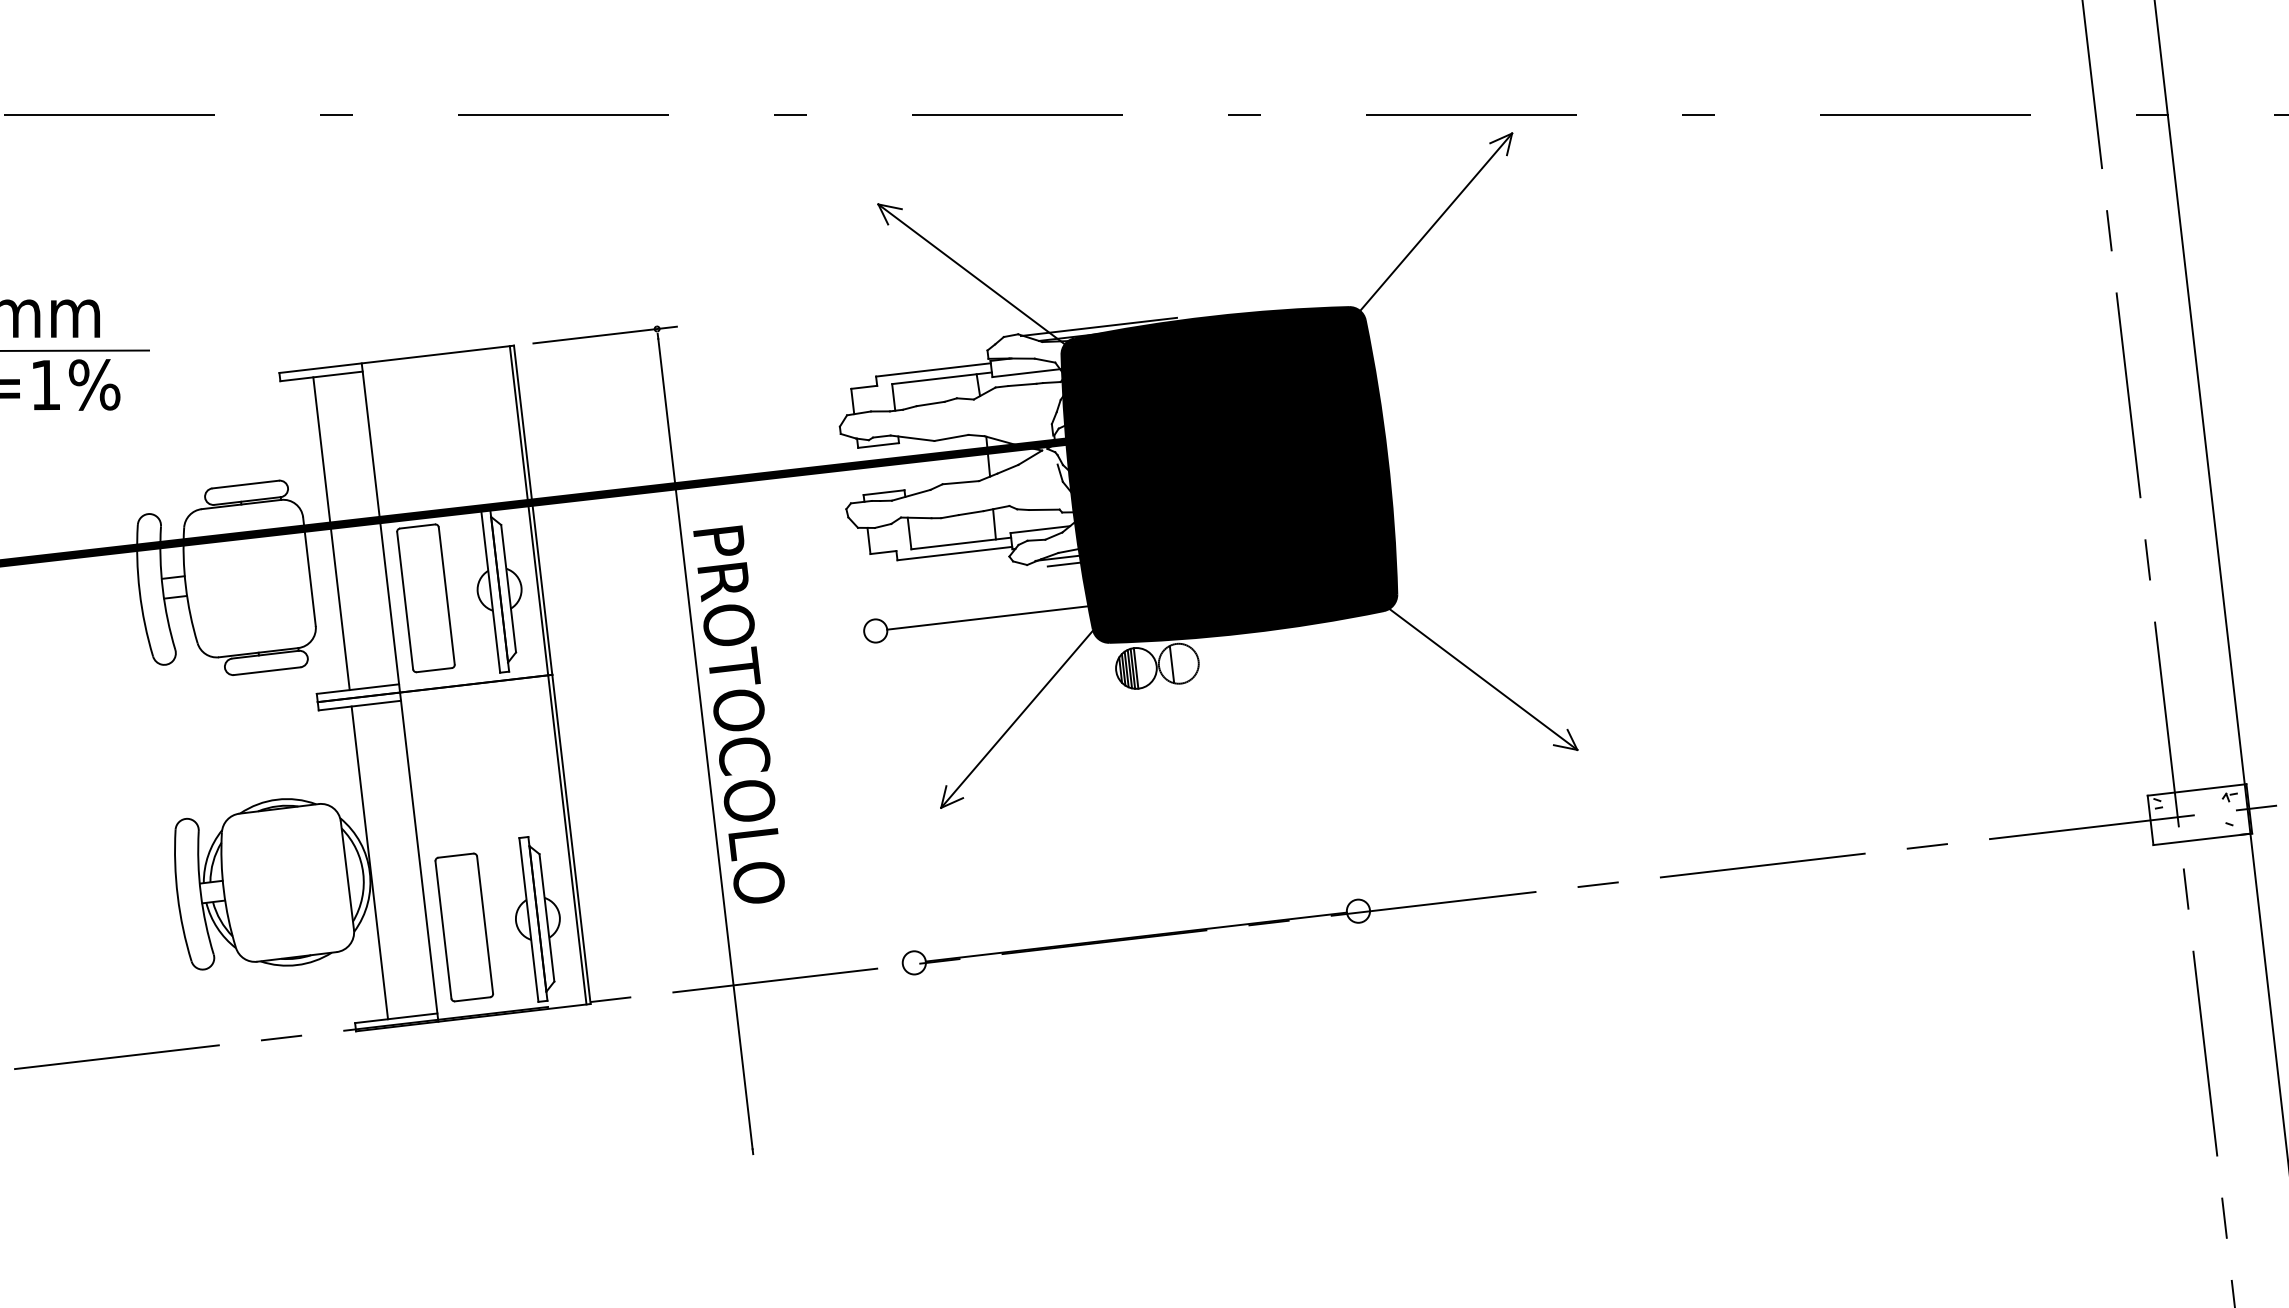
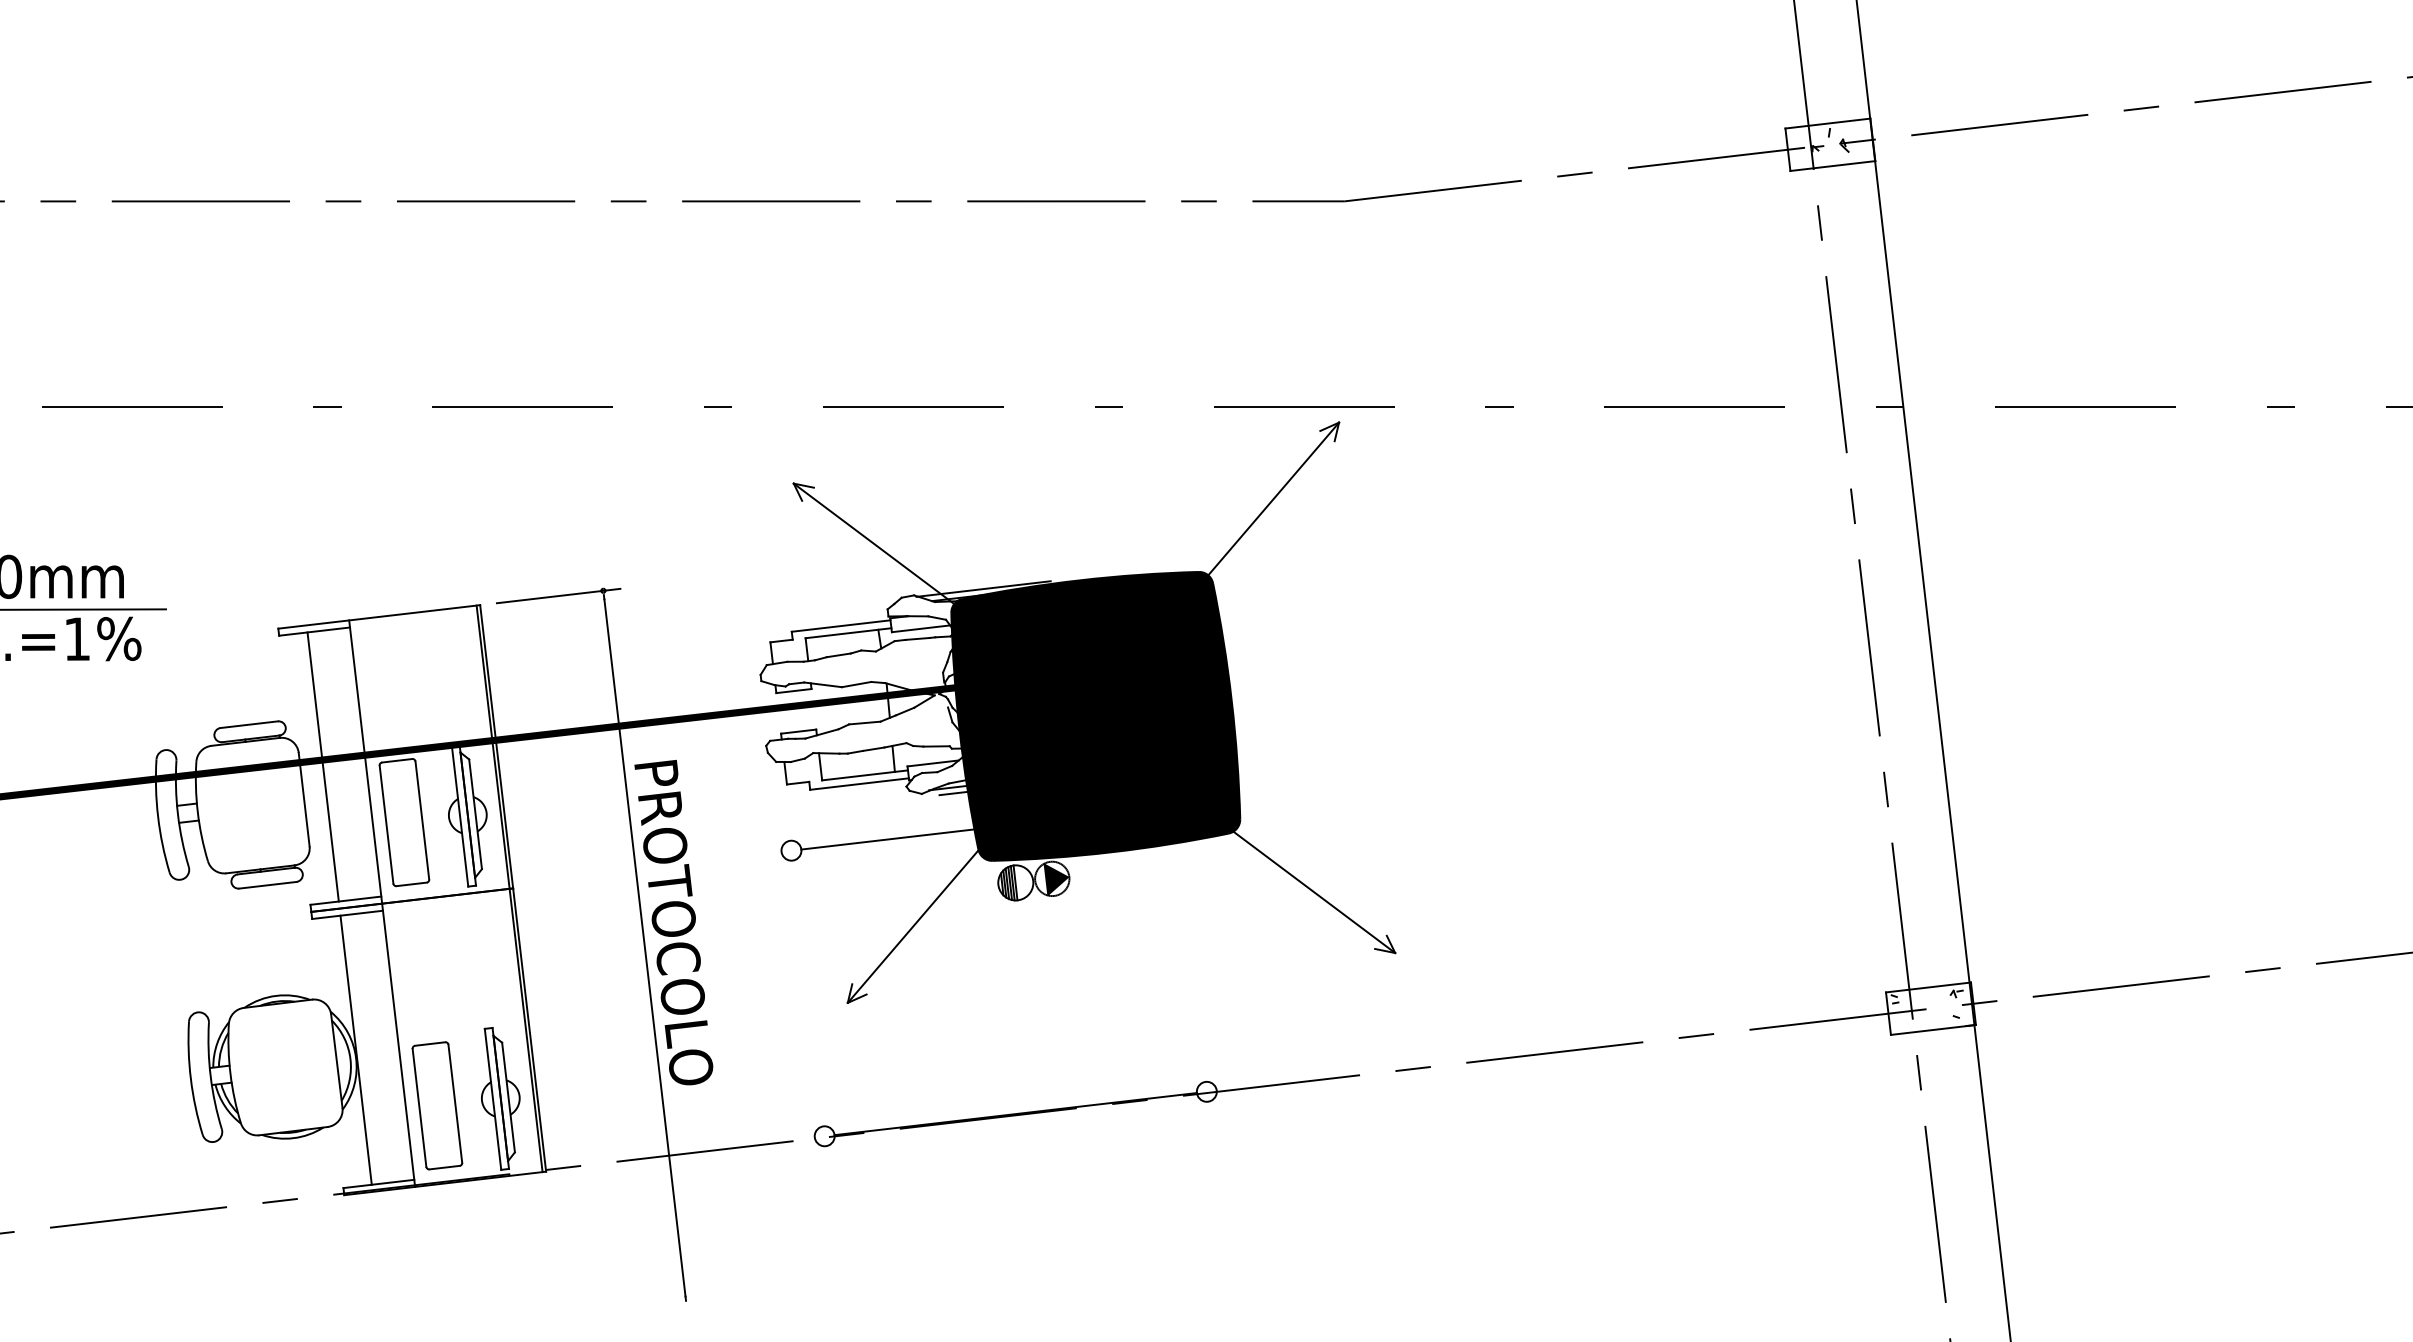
fill: (1183, 664) -> (1056, 879), added

